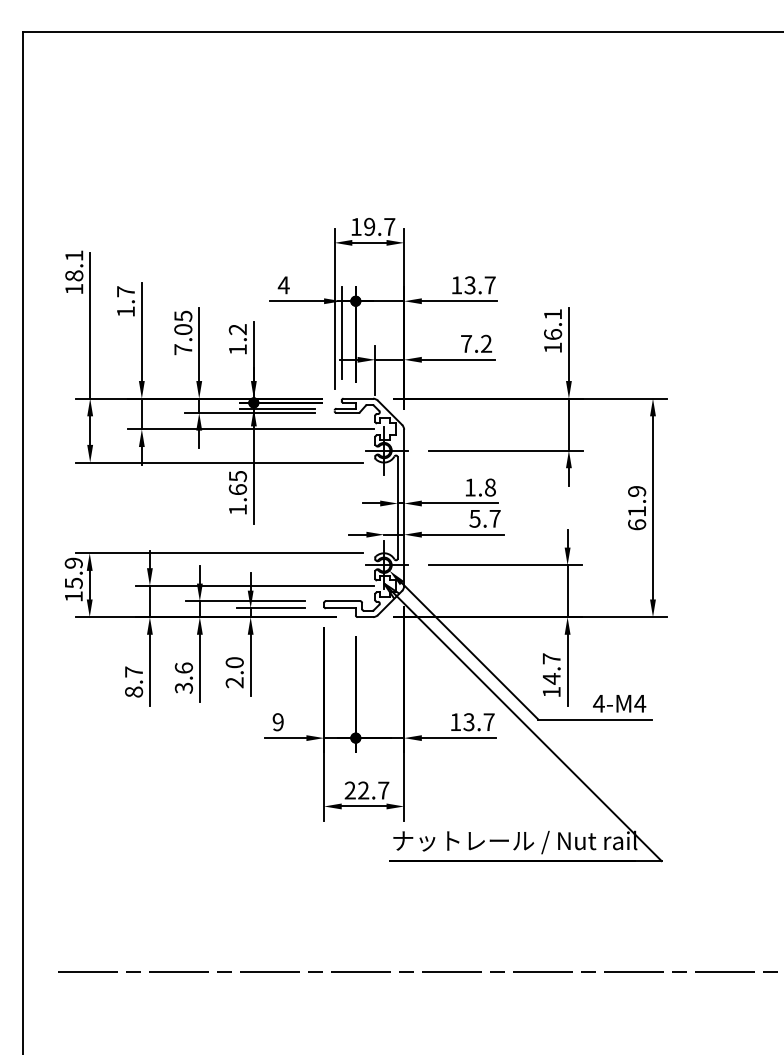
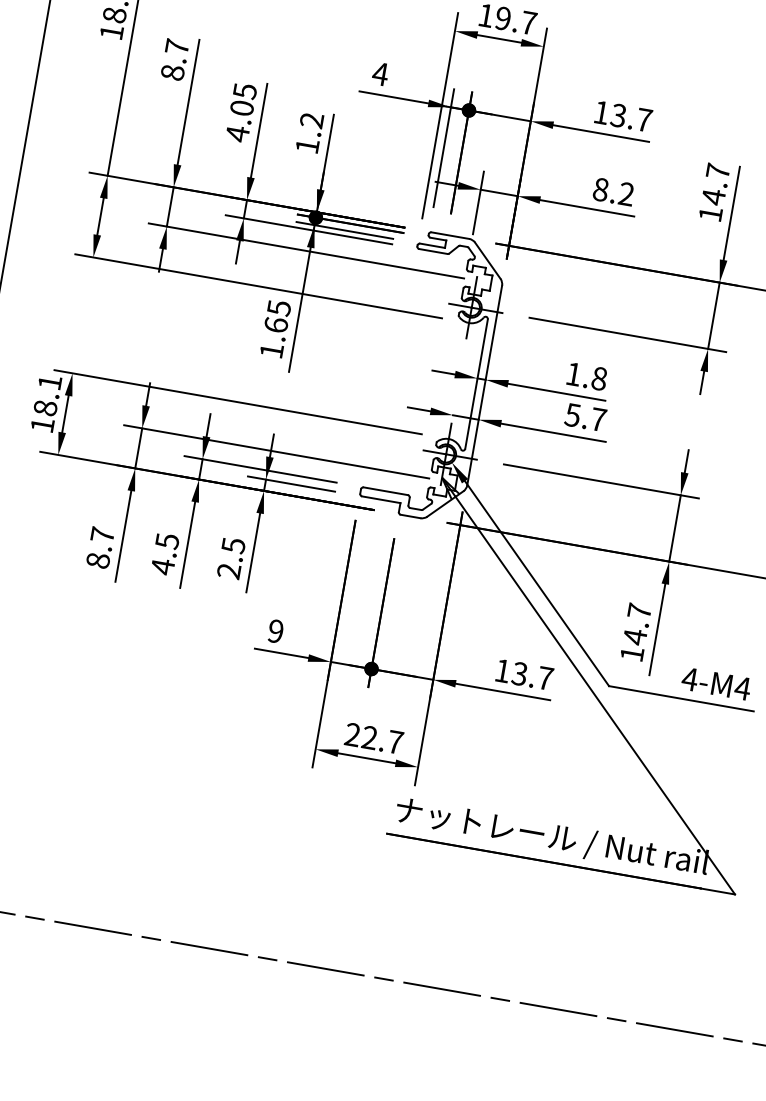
text: (126, 311) -> (173, 72), 1.7 -> 8.7
text: (553, 324) -> (716, 184), 16.1 -> 14.7
text: (466, 343) -> (601, 189), 7.2 -> 8.2
text: (183, 349) -> (237, 133), 7.05 -> 4.05
text: (73, 572) -> (47, 394), 15.9 -> 18.1
text: (234, 662) -> (233, 545), 2.0 -> 2.5
text: (183, 678) -> (164, 554), 3.6 -> 4.5

